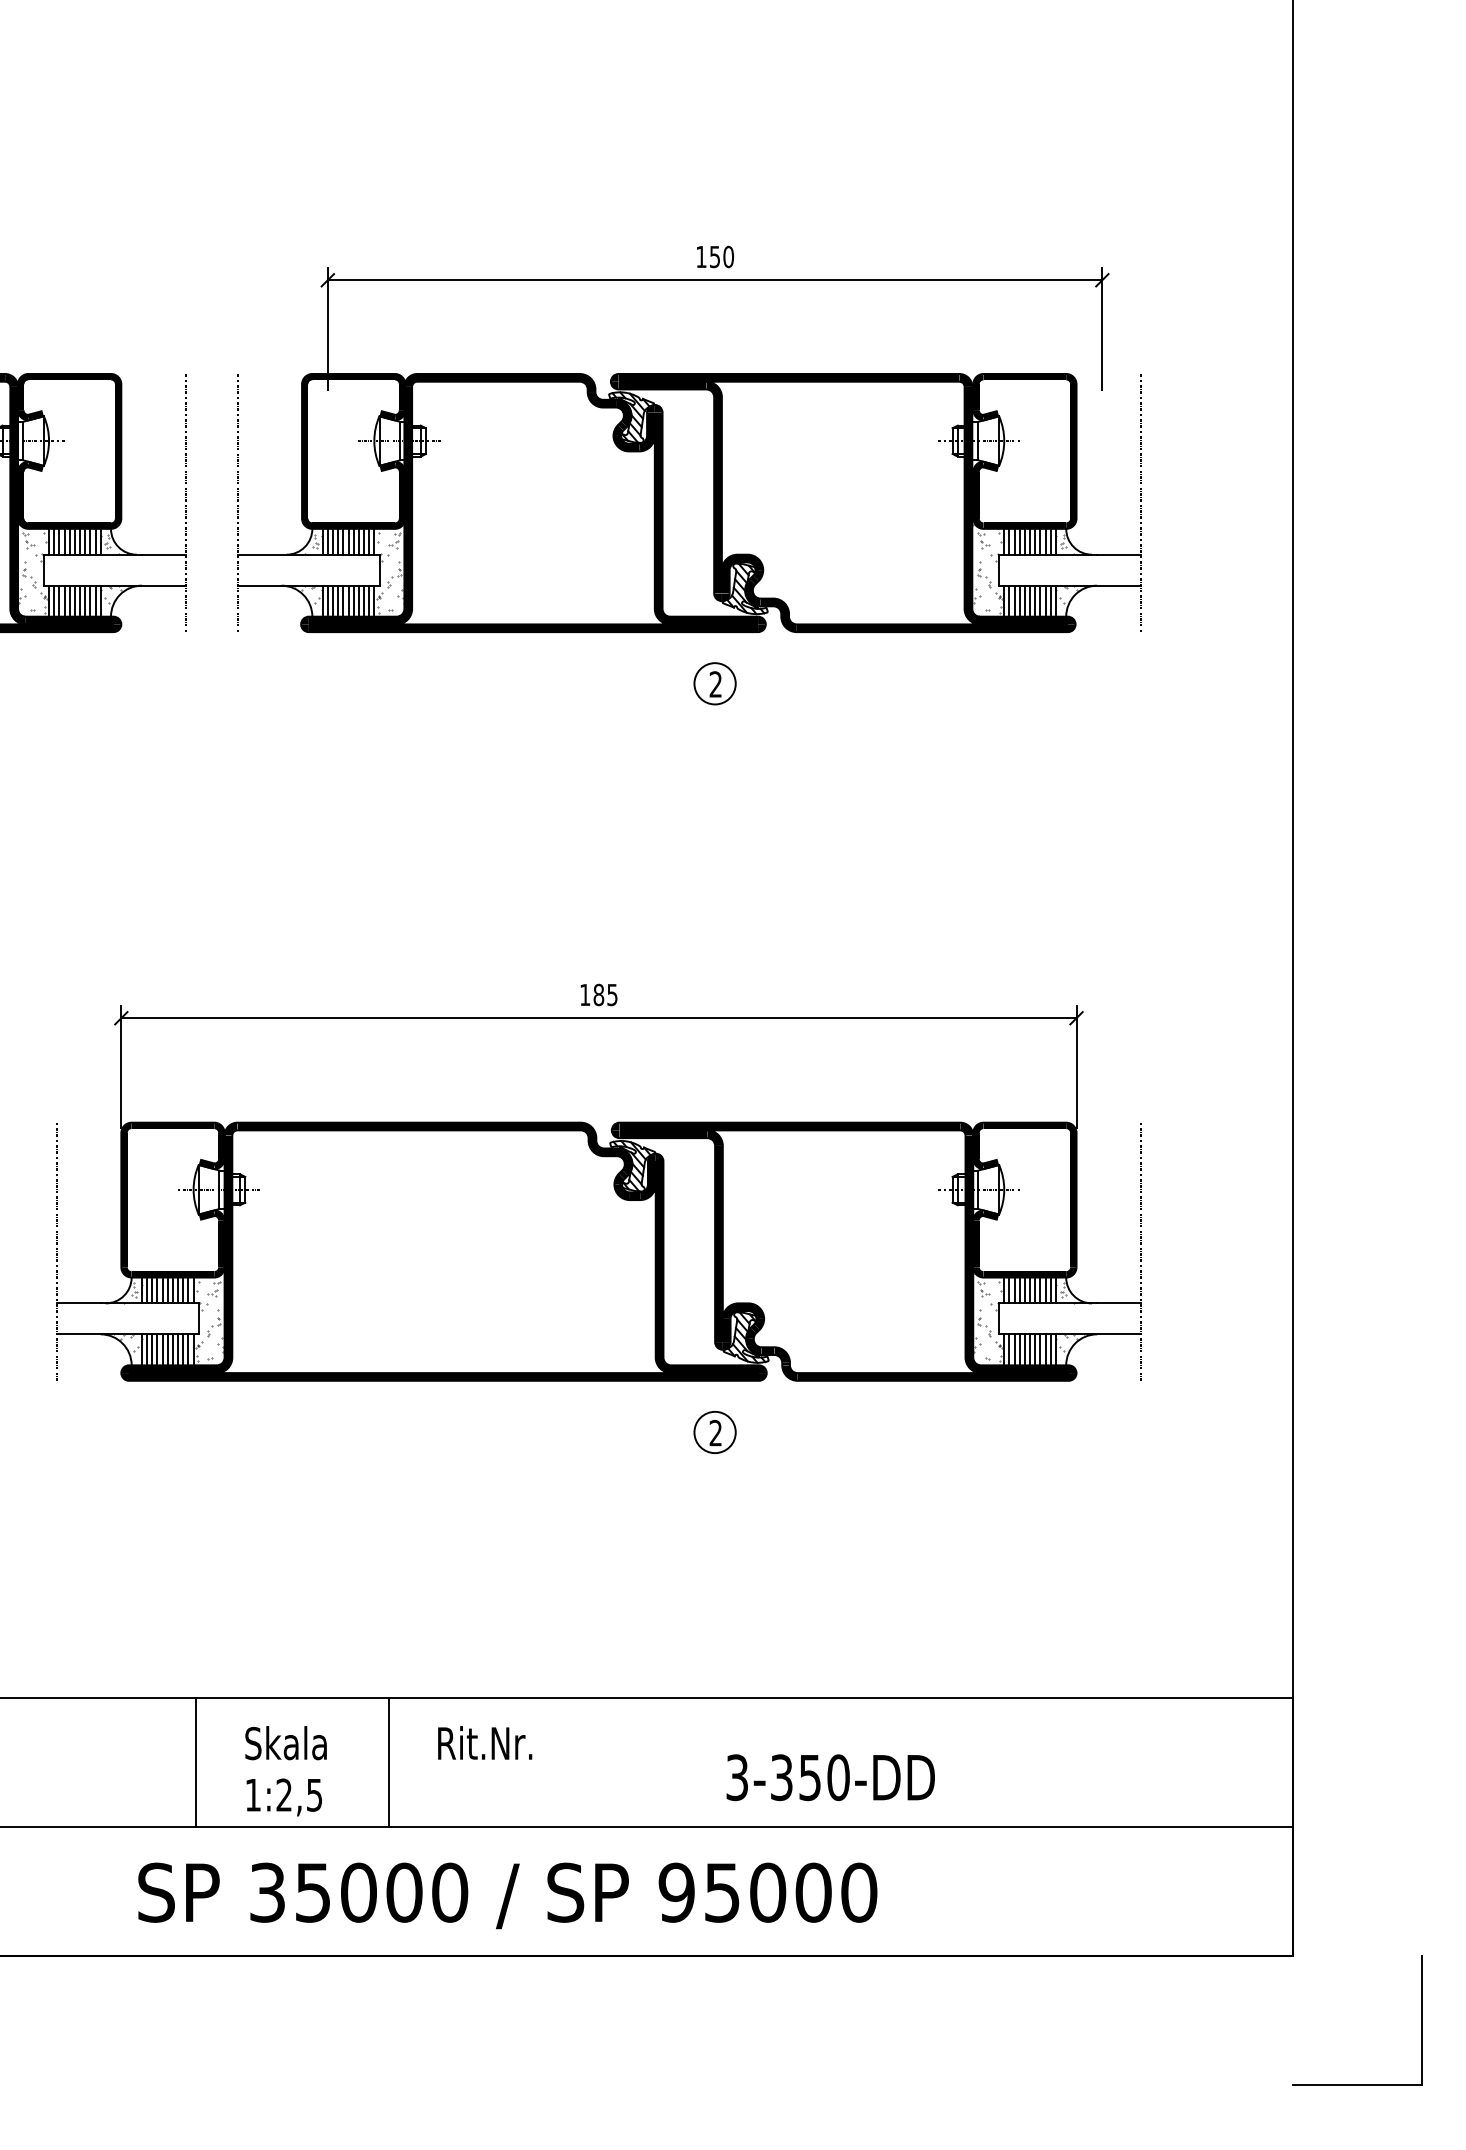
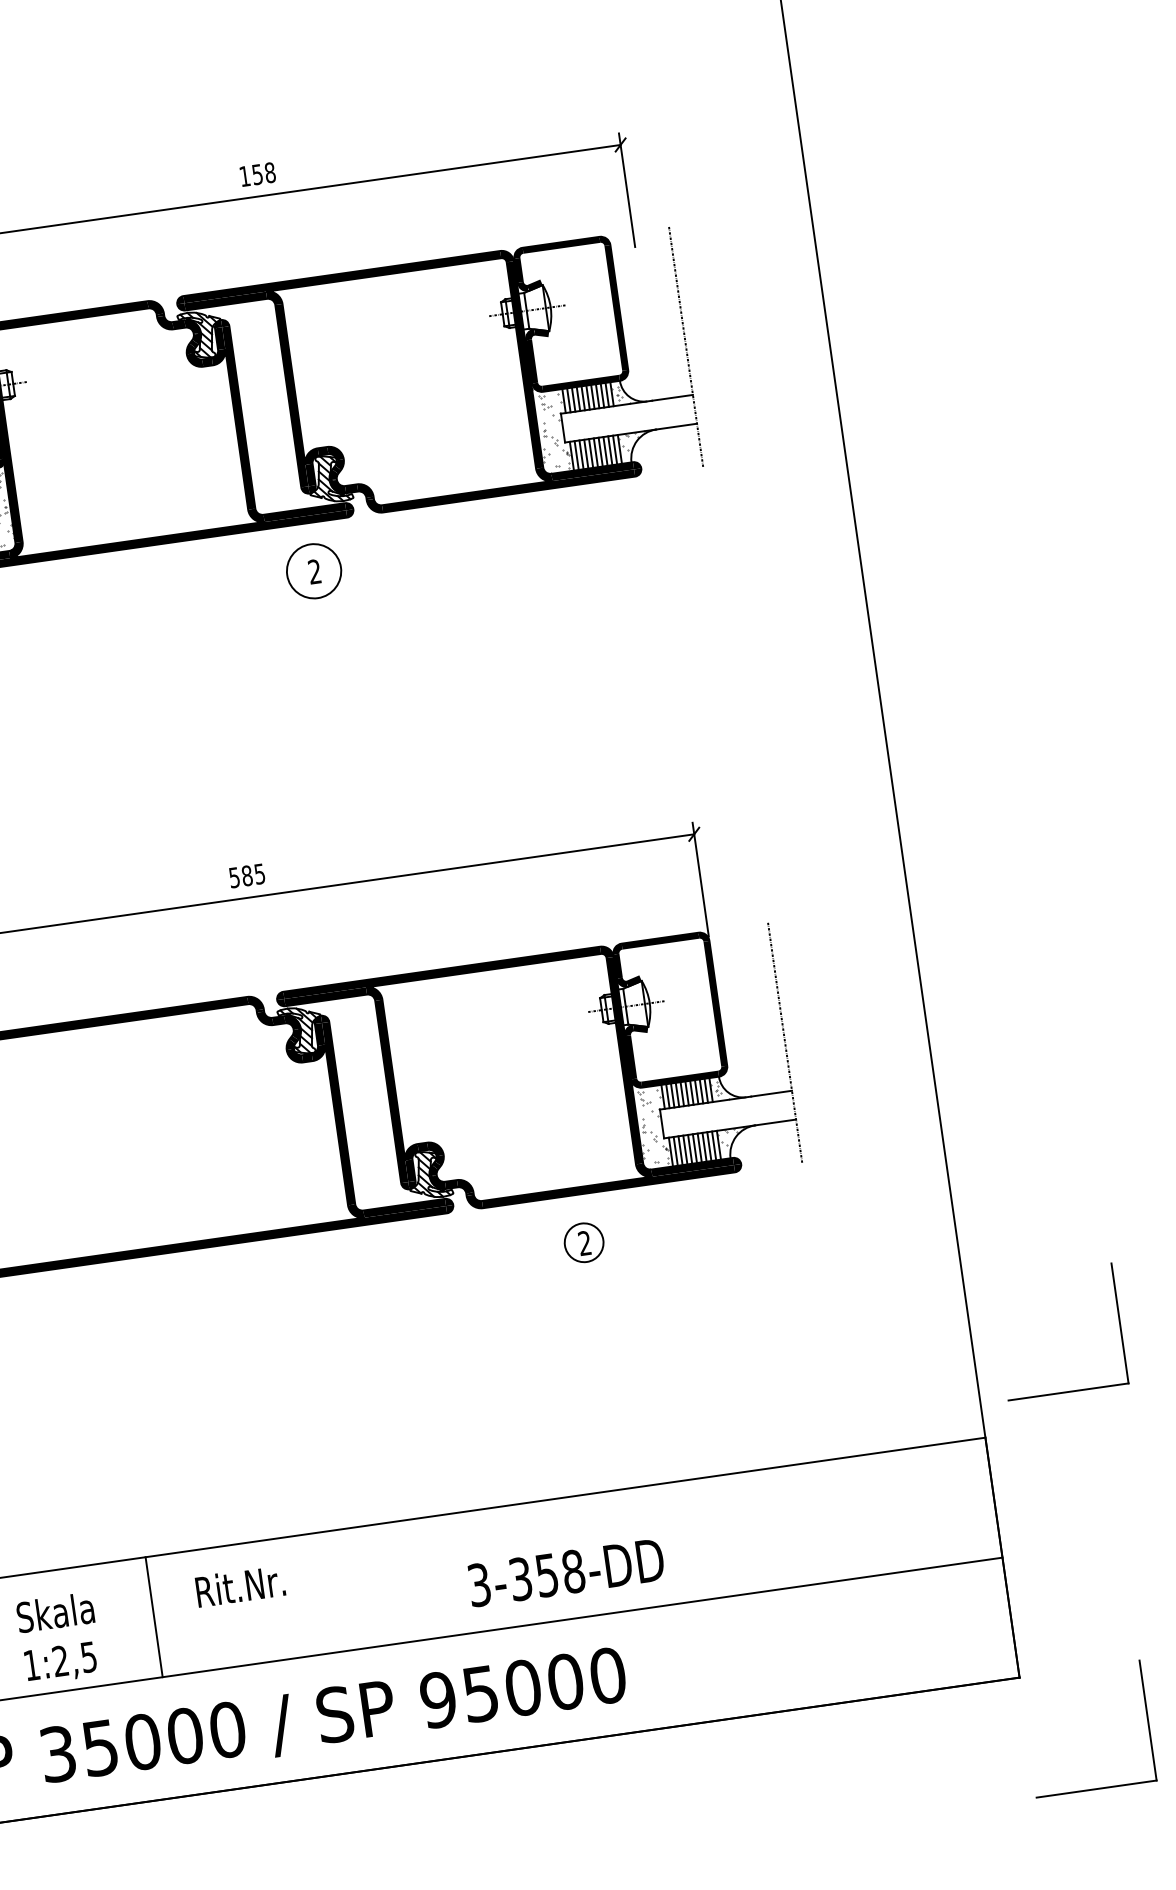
text: (728, 256) -> (270, 172), 150 -> 158
circle: (714, 683) -> (313, 571), size x1.4
text: (585, 995) -> (234, 878), 185 -> 585
part: (714, 1432) -> (583, 1242), moved
part: (1451, 1597) -> (1119, 1323), added
text: (838, 1777) -> (573, 1571), 3-350-DD -> 3-358-DD

